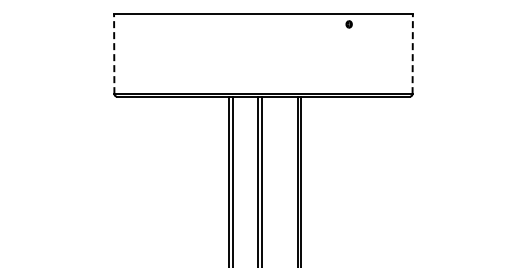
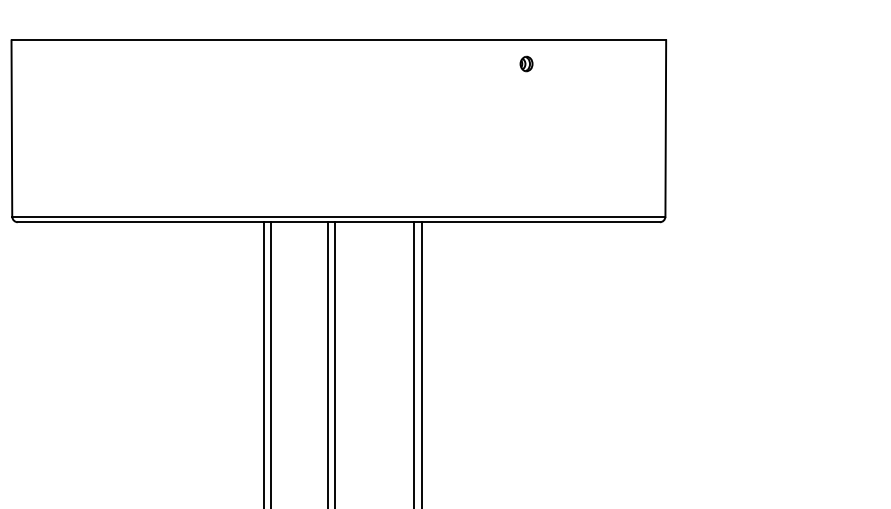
line: (114, 53) -> (12, 127), dashed -> solid
line: (412, 53) -> (665, 127), dashed -> solid

